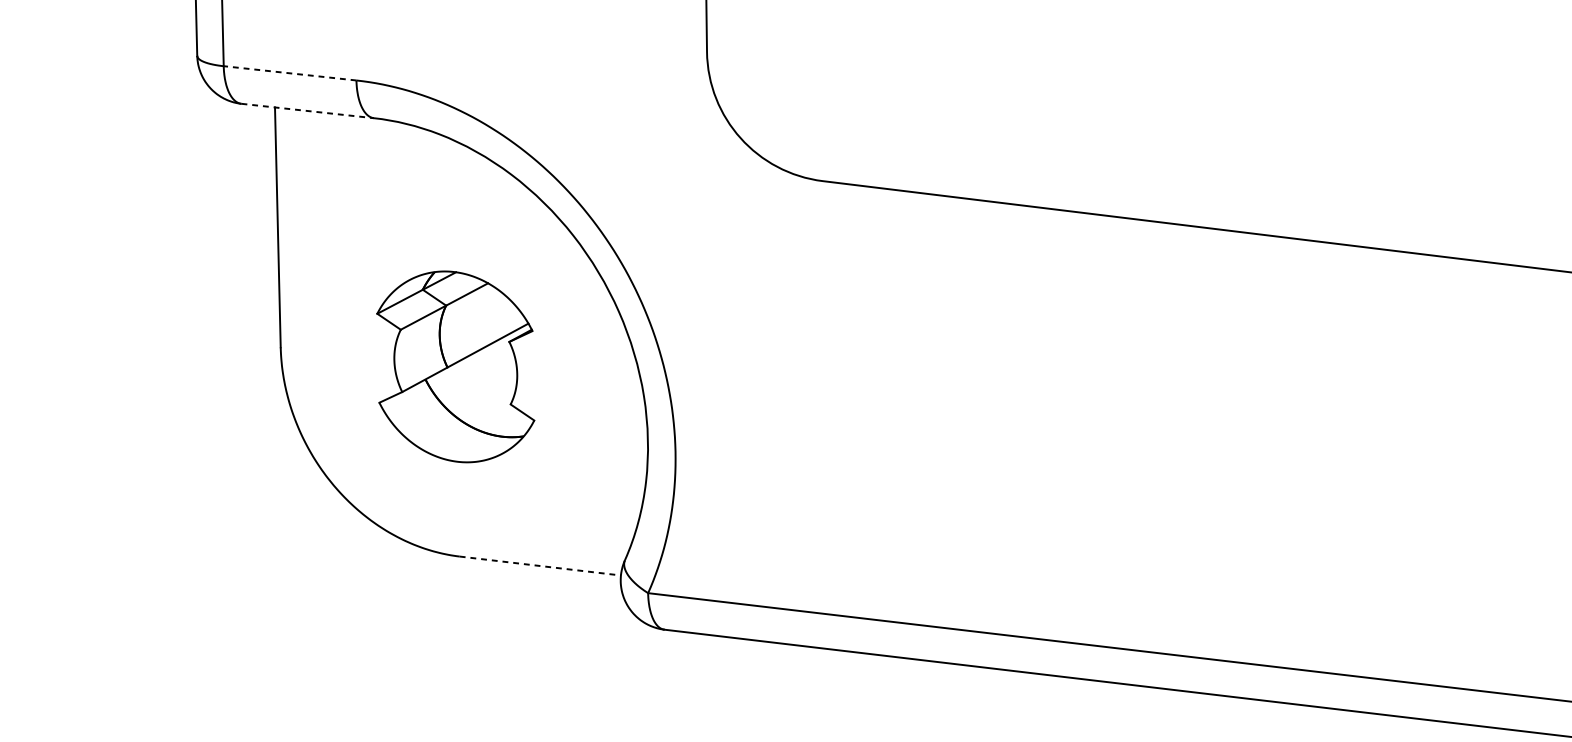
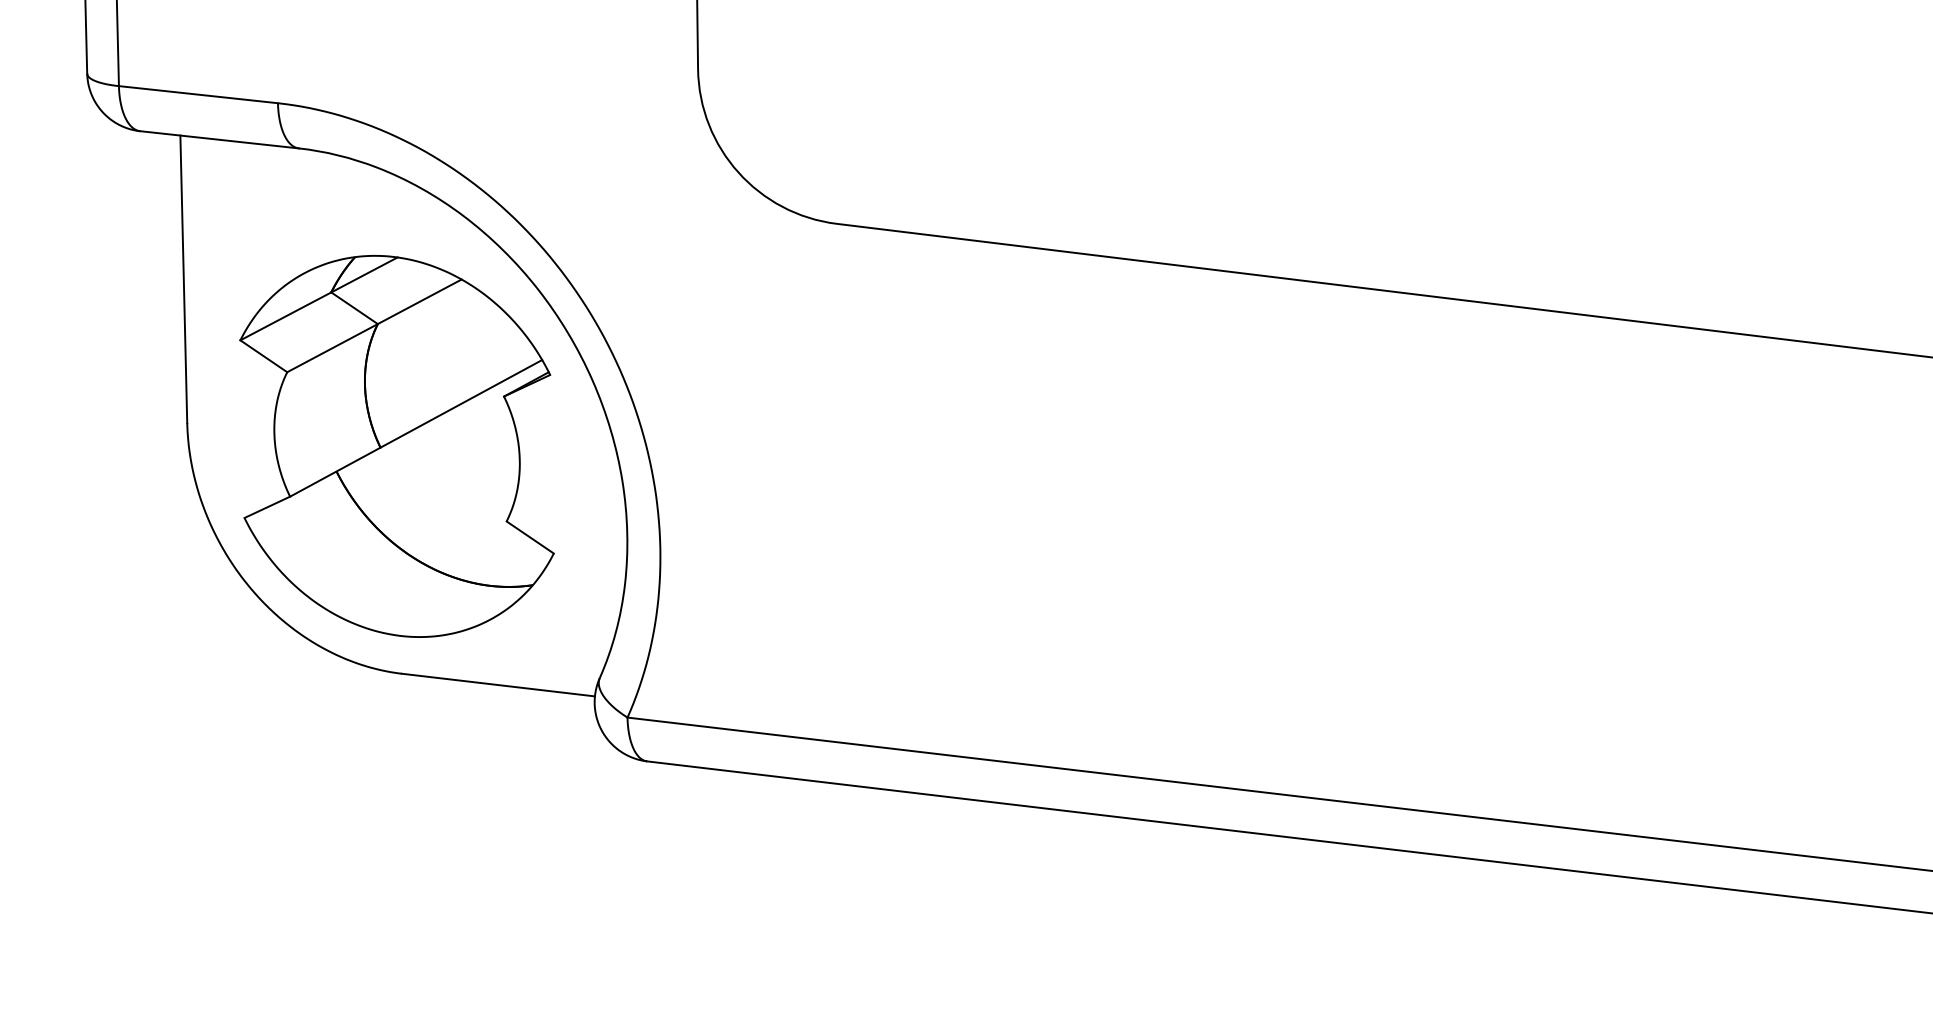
line: (290, 73) -> (198, 94), dashed -> solid
line: (307, 110) -> (219, 139), dashed -> solid
part: (455, 366) -> (396, 446), size x1.67
line: (540, 566) -> (498, 685), dashed -> solid

